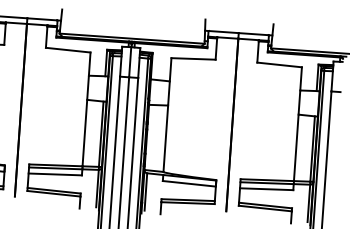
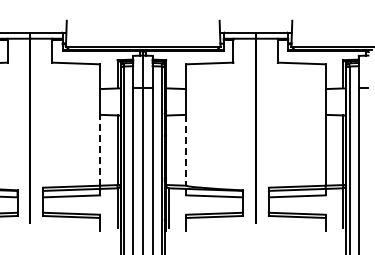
line: (85, 132) -> (100, 149), solid -> dashed
line: (165, 138) -> (186, 150), solid -> dashed

